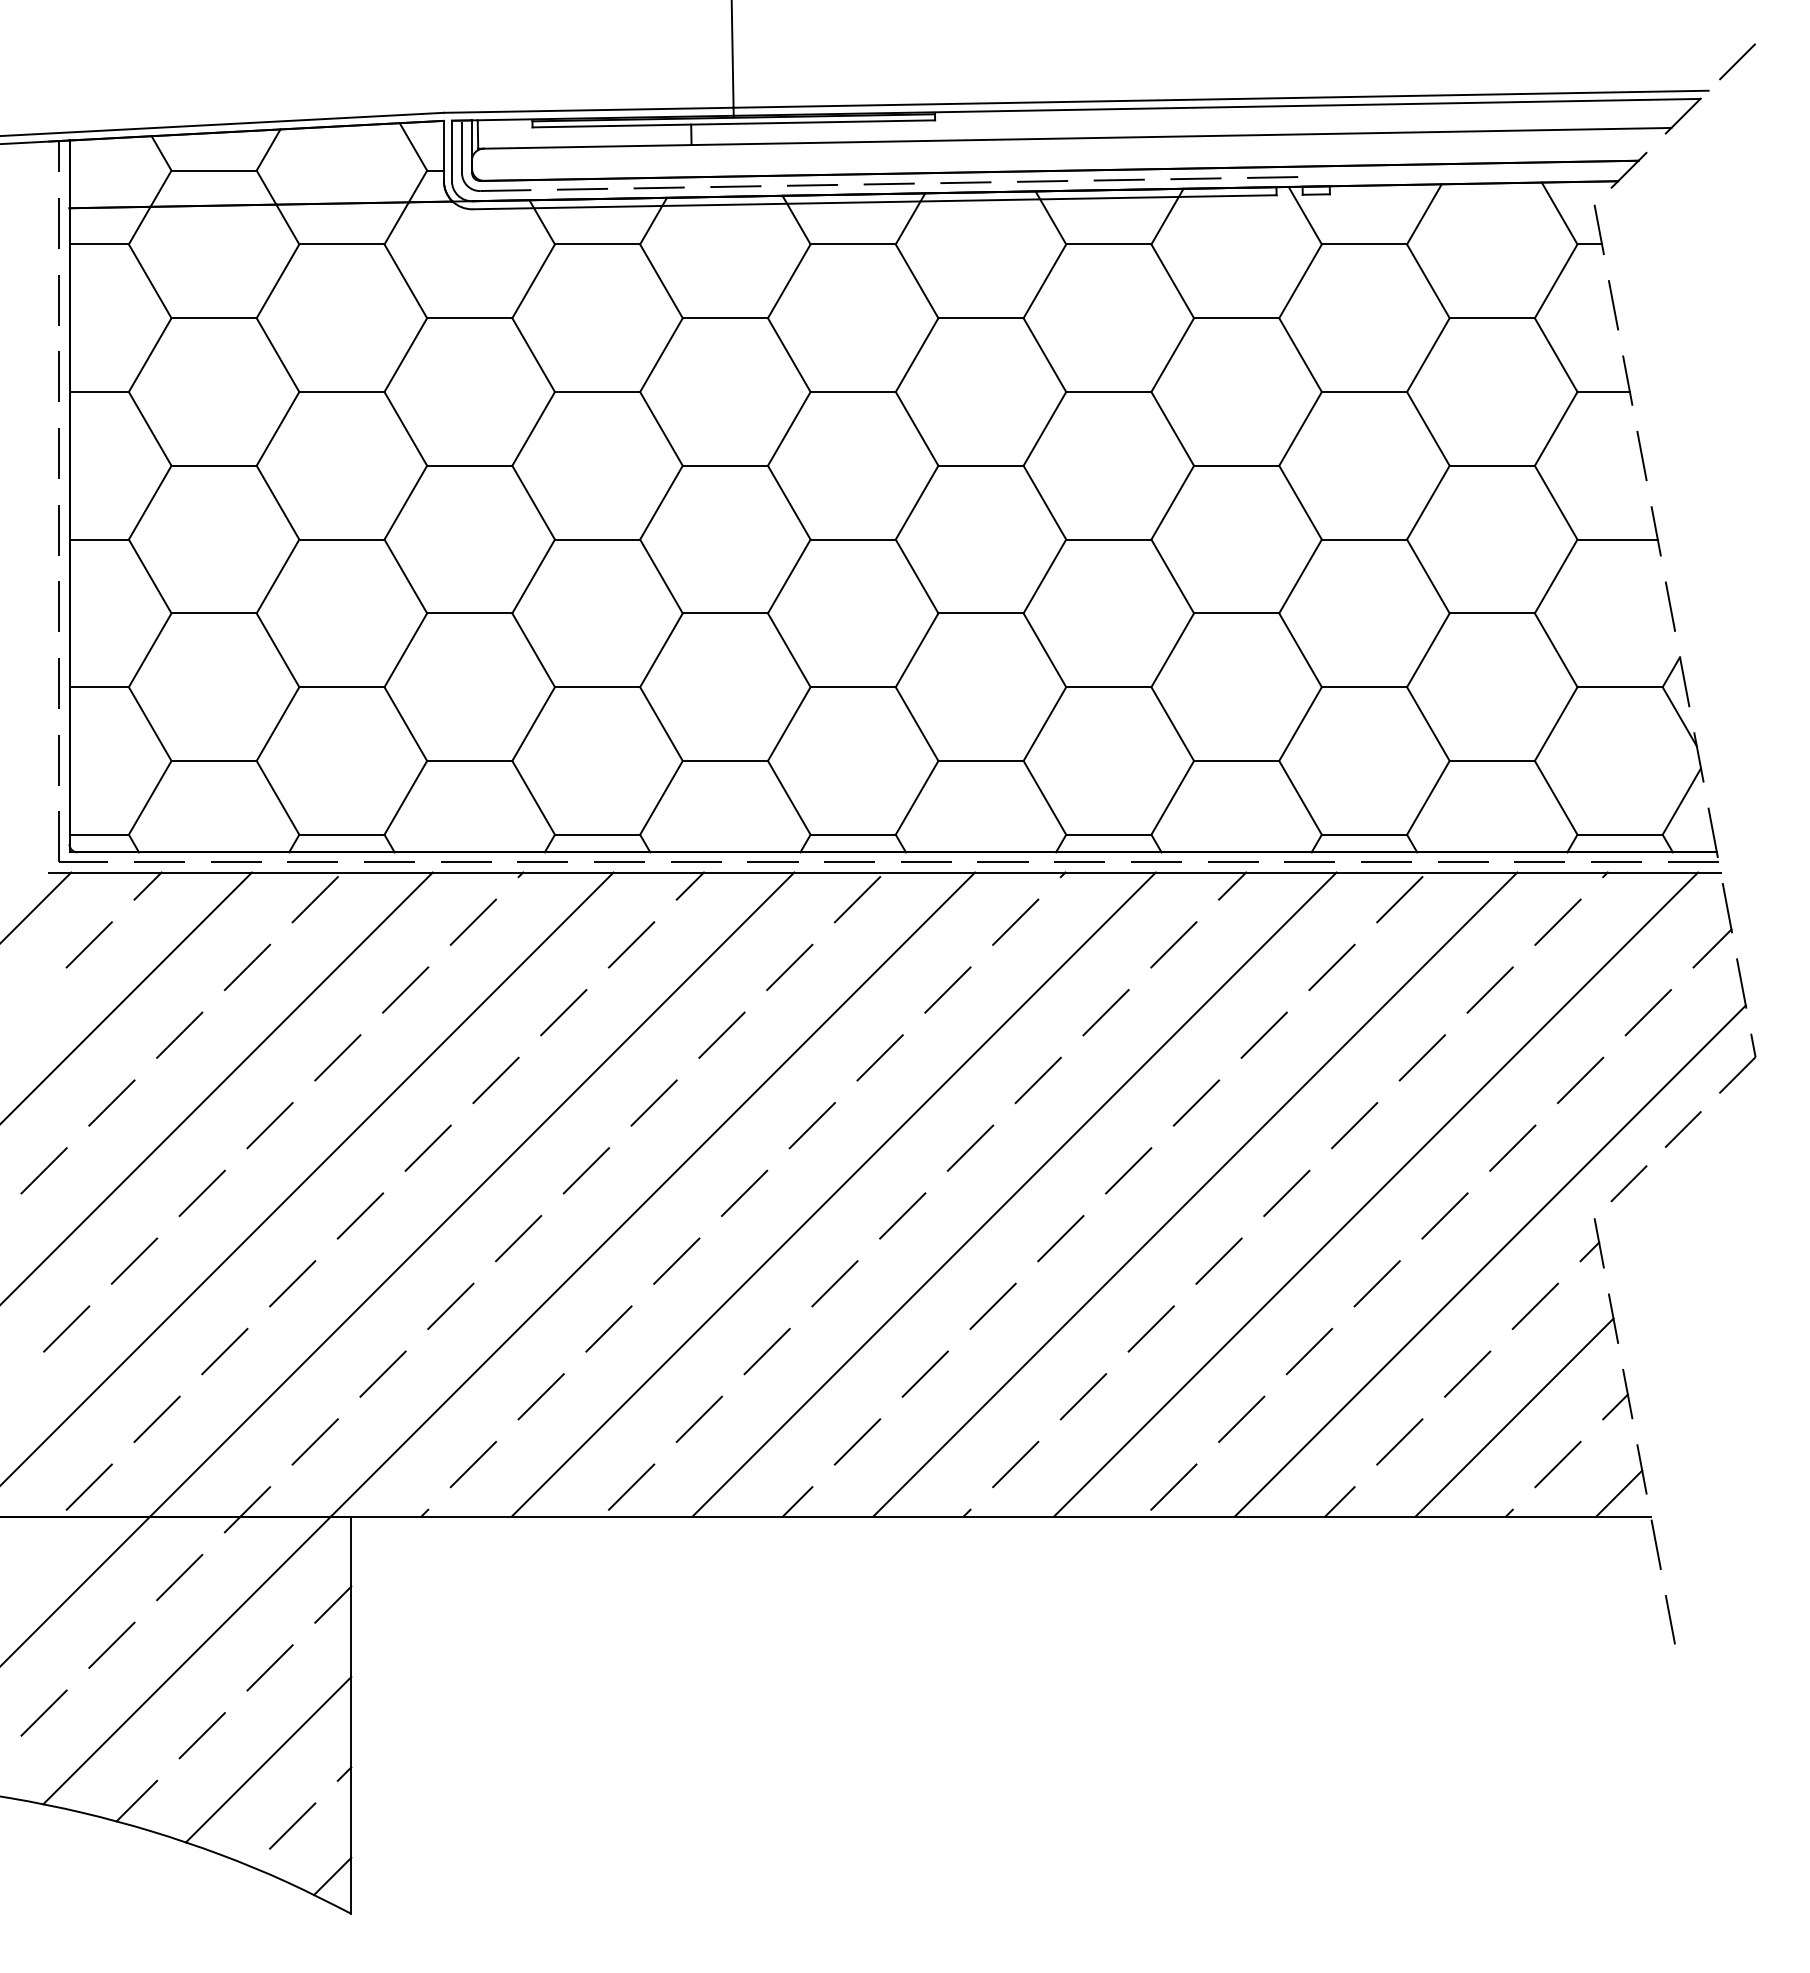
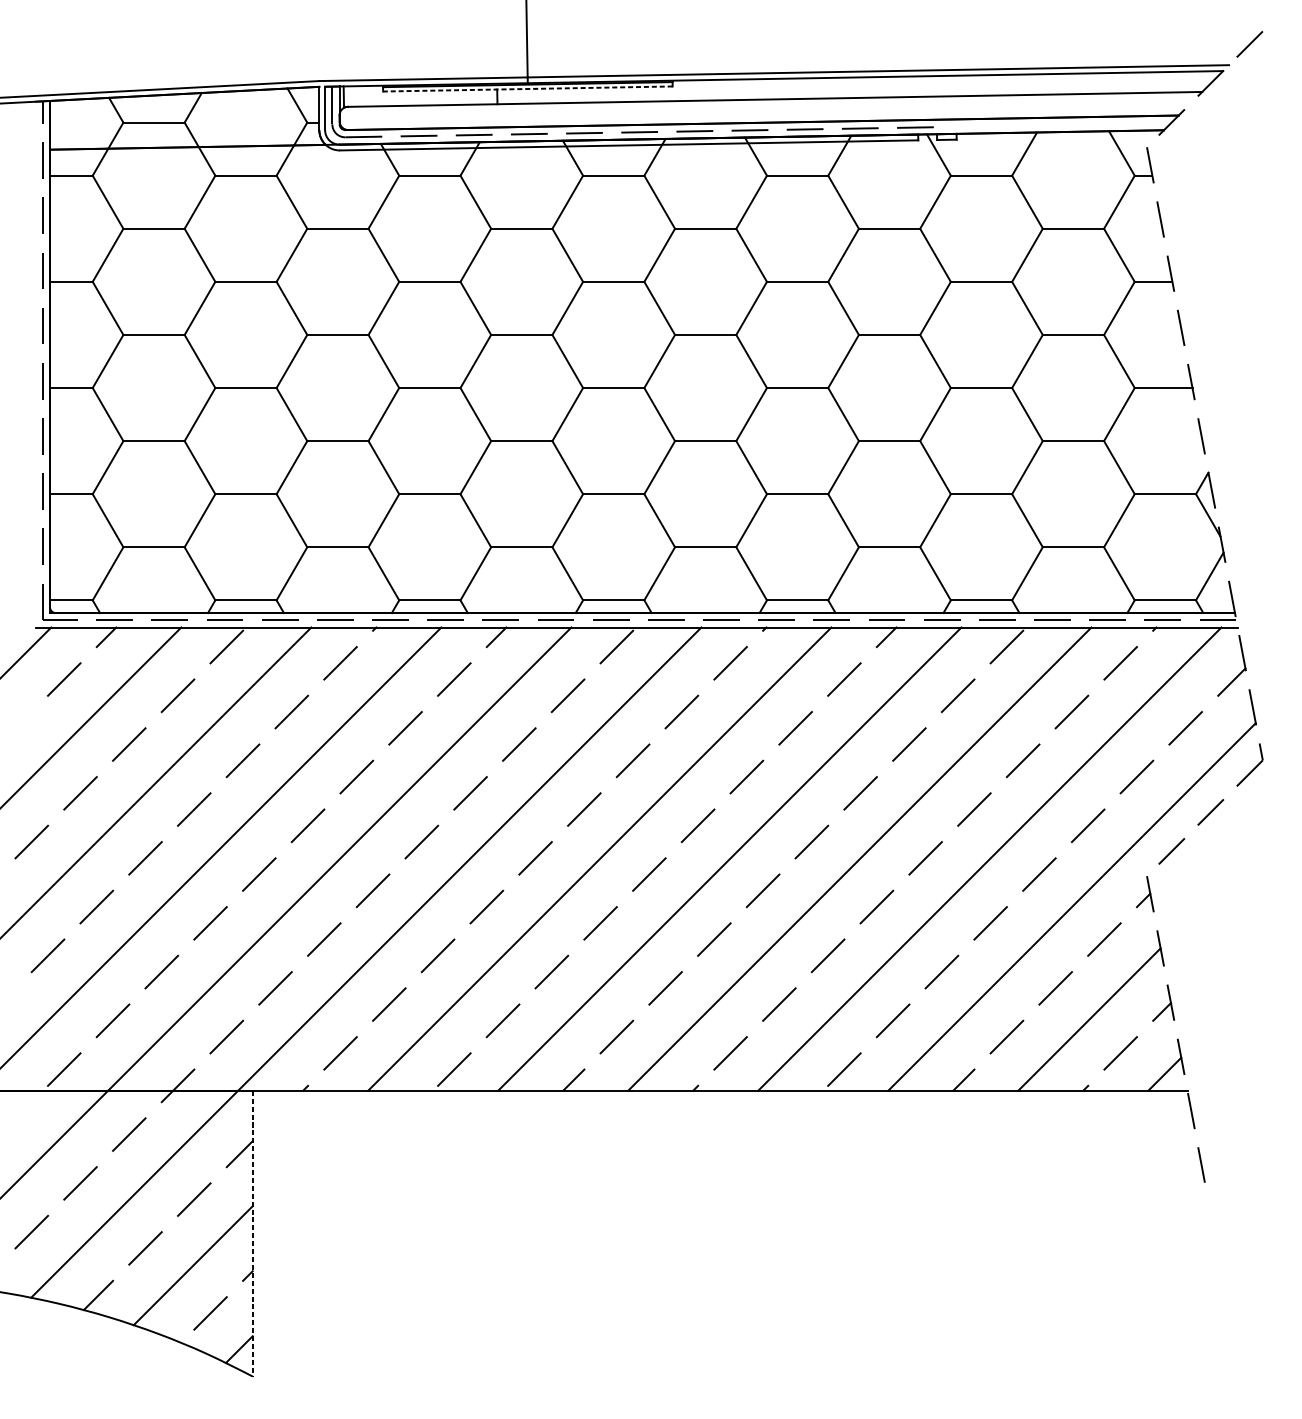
line: (733, 123) -> (527, 88), solid -> dashed
line: (351, 1715) -> (252, 1233), solid -> dashed

